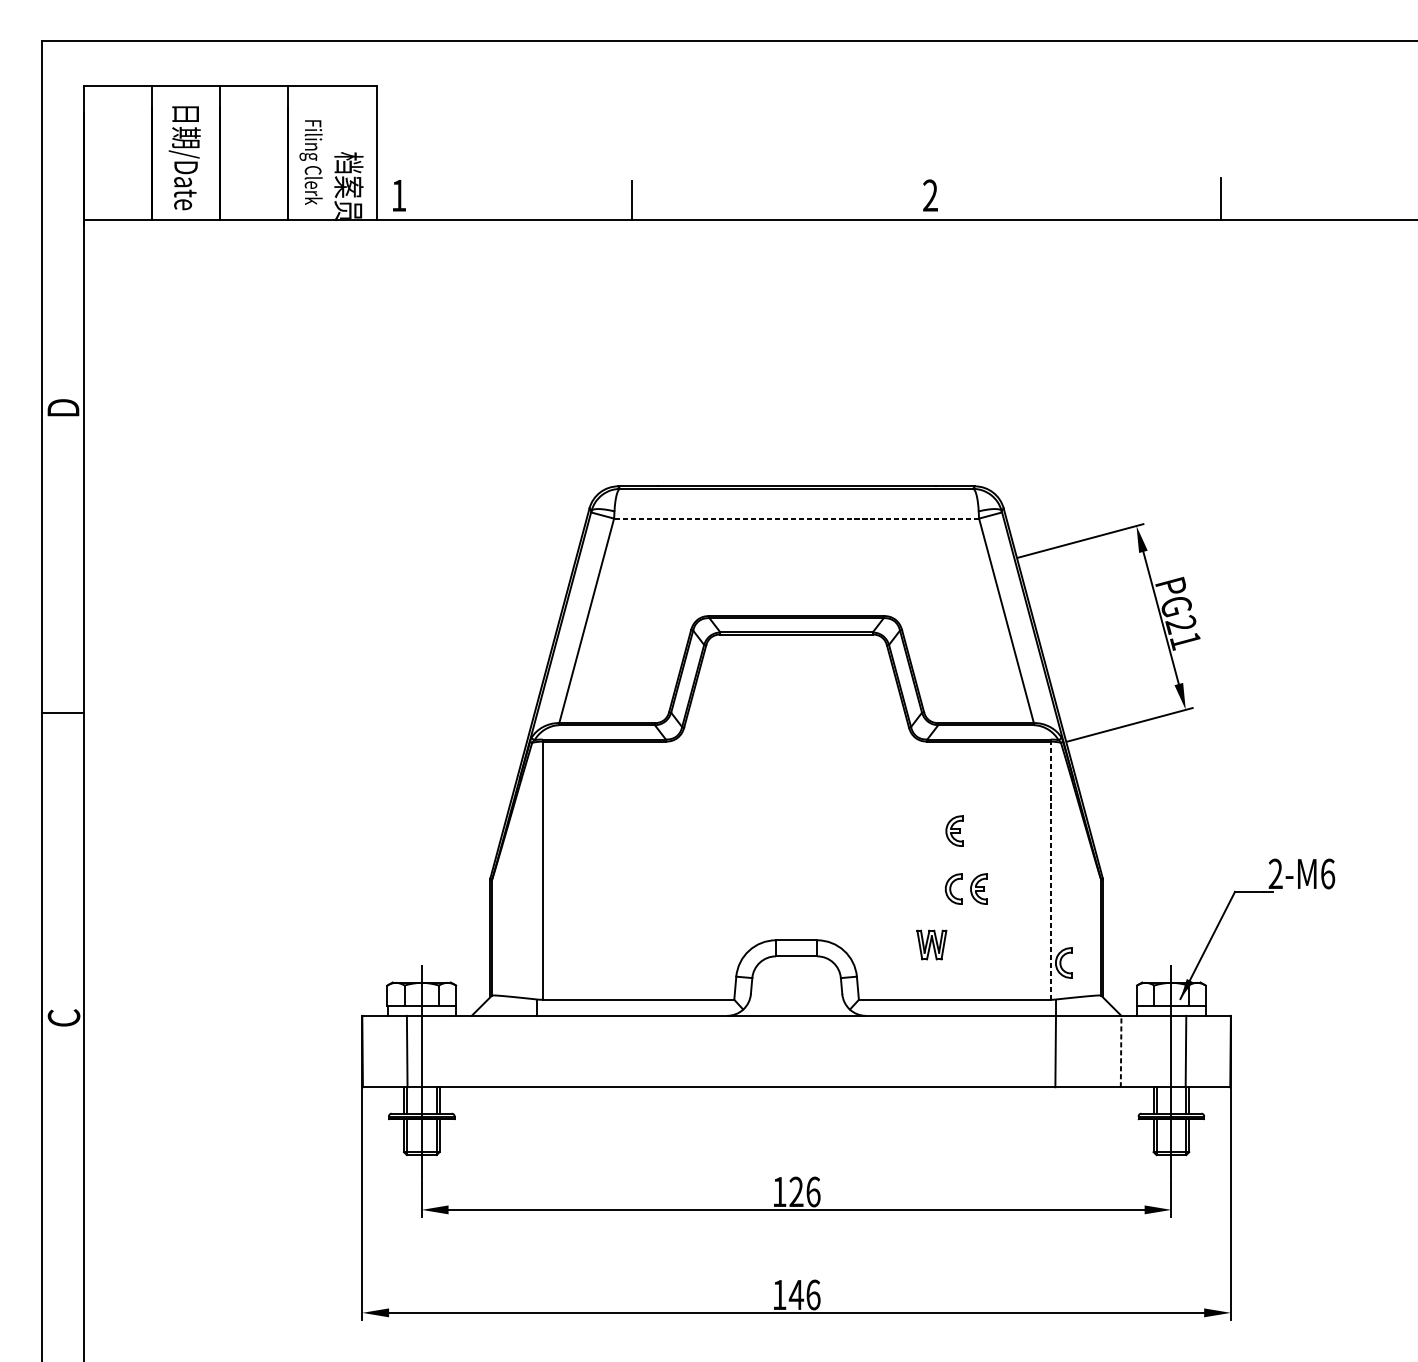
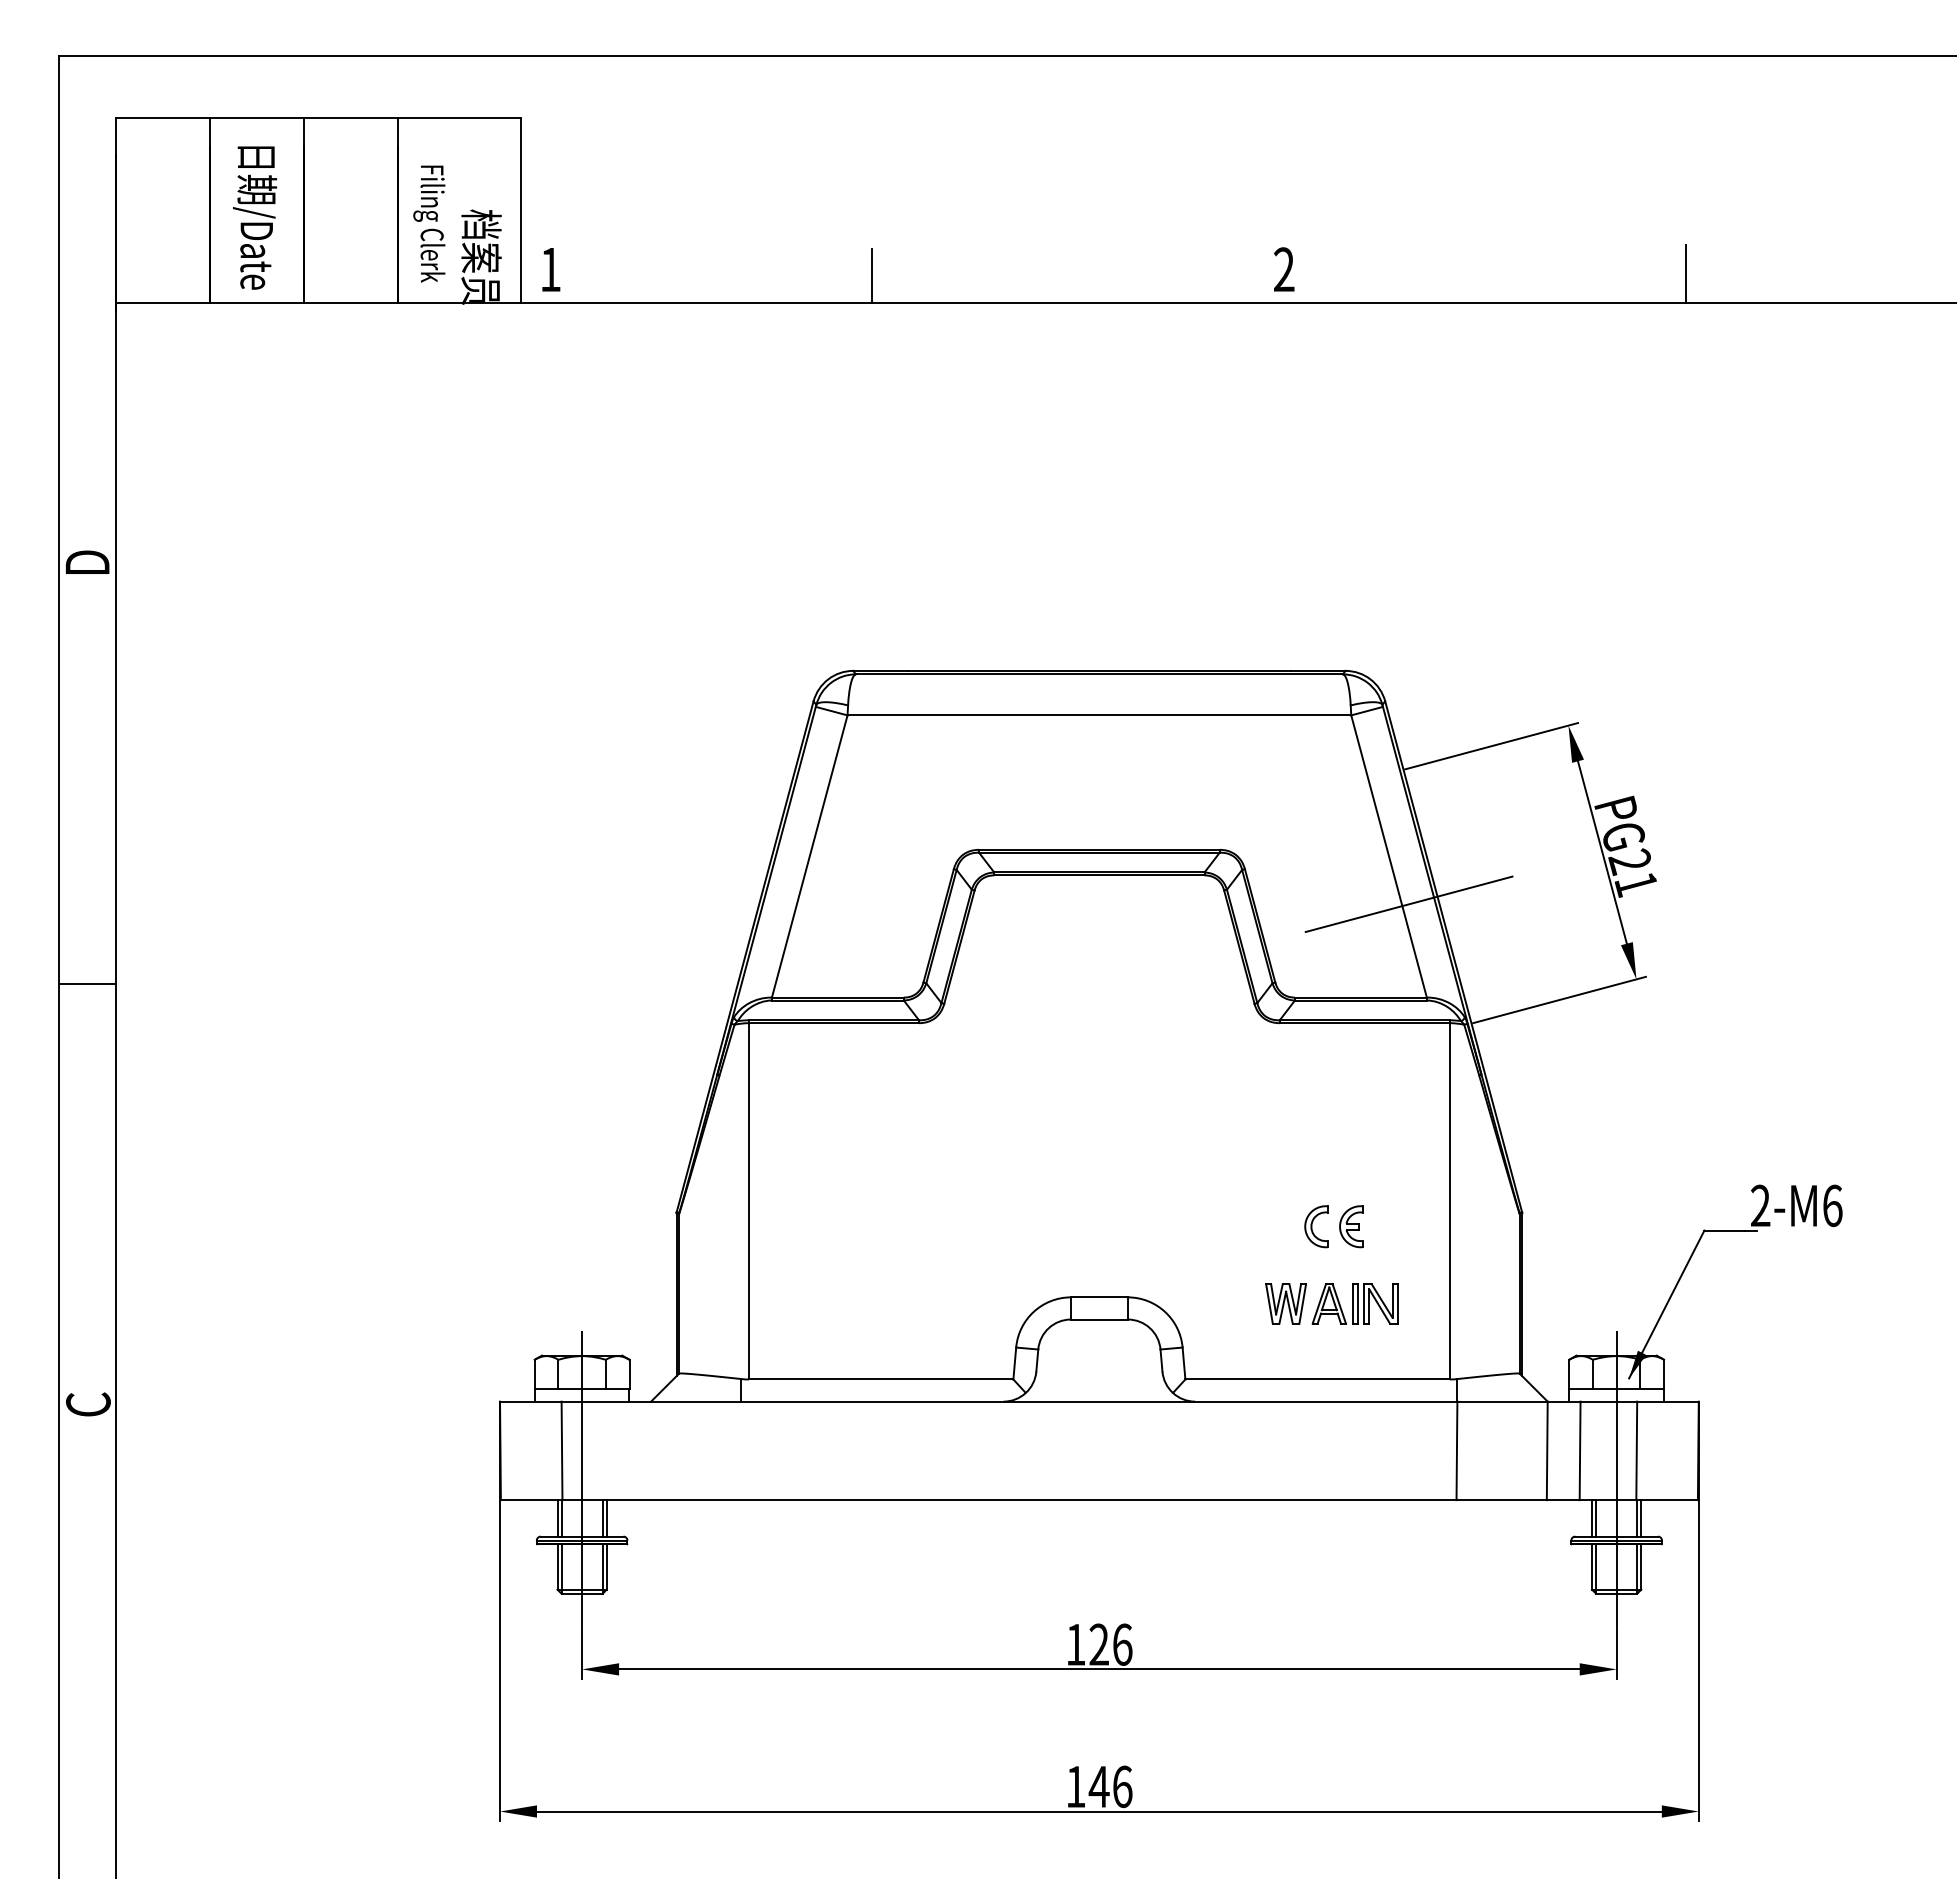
line: (796, 518) -> (1099, 715), dashed -> solid
line: (1020, 655) -> (1408, 904), added
part: (954, 830) -> (1317, 1146), removed
line: (1050, 869) -> (1449, 1199), dashed -> solid
part: (981, 944) -> (1354, 1303), added
part: (1064, 962) -> (1468, 1328), removed
line: (1121, 1051) -> (1547, 1450), dashed -> solid
line: (1144, 1051) -> (1579, 1450), added

